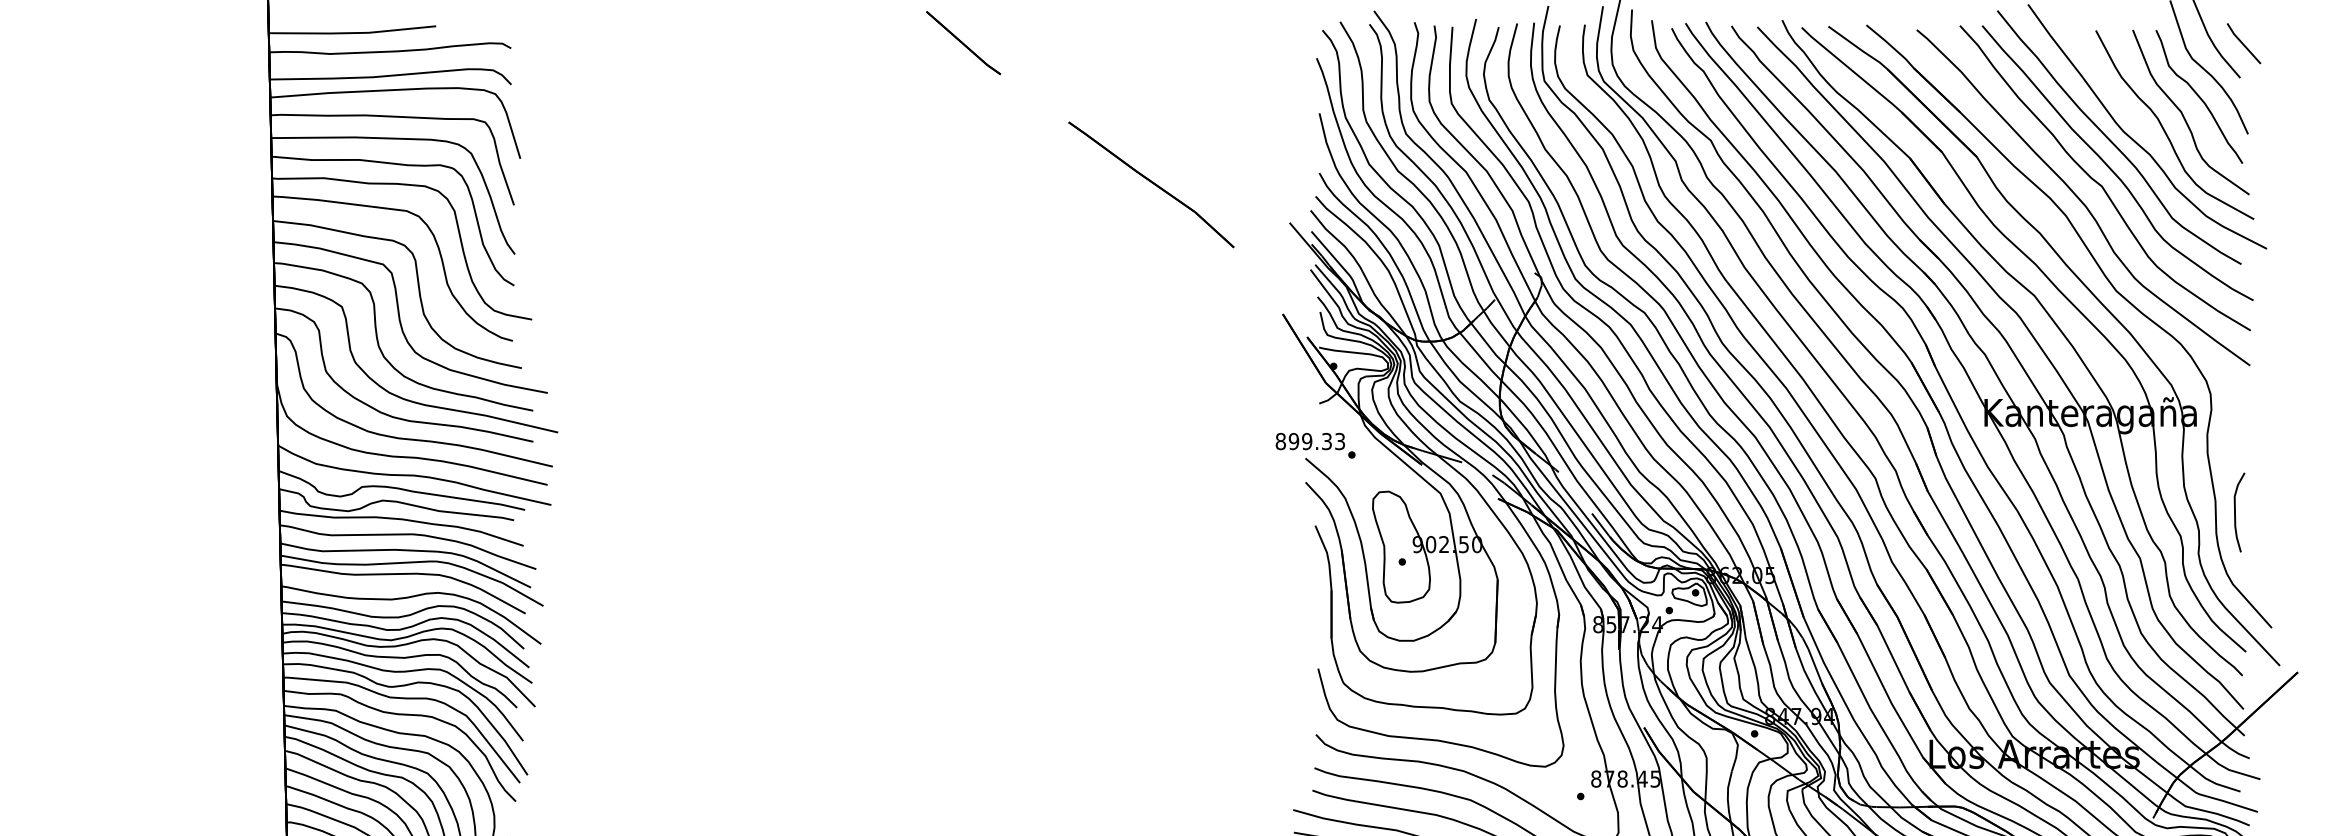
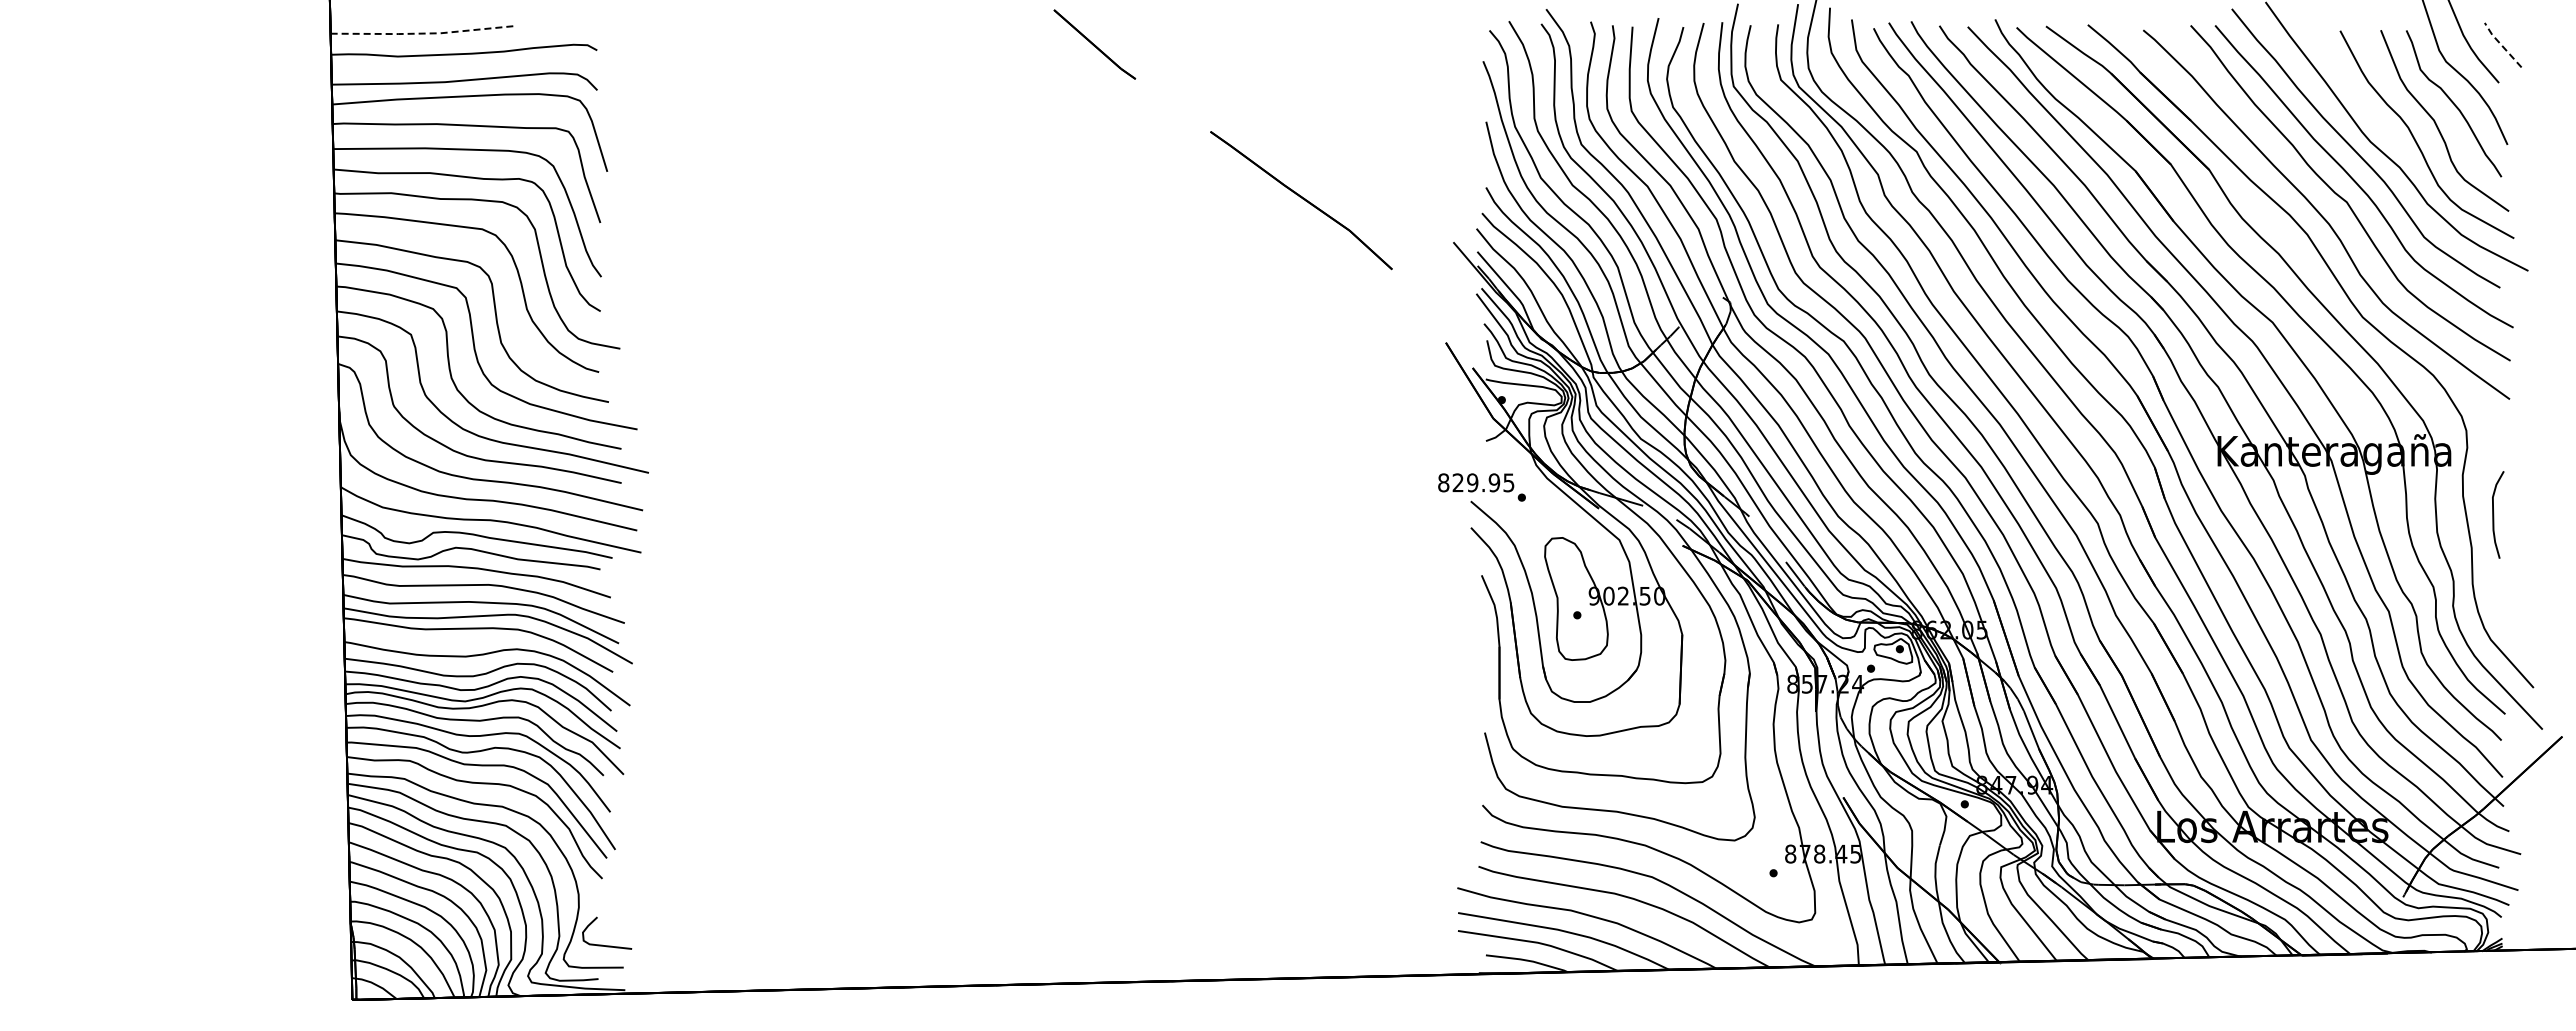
line: (352, 33) -> (422, 33), solid -> dashed
line: (2242, 43) -> (2501, 45), solid -> dashed
text: (1316, 441) -> (1483, 482), 899.33 -> 829.95
curve: (2236, 512) -> (2494, 514), moved

